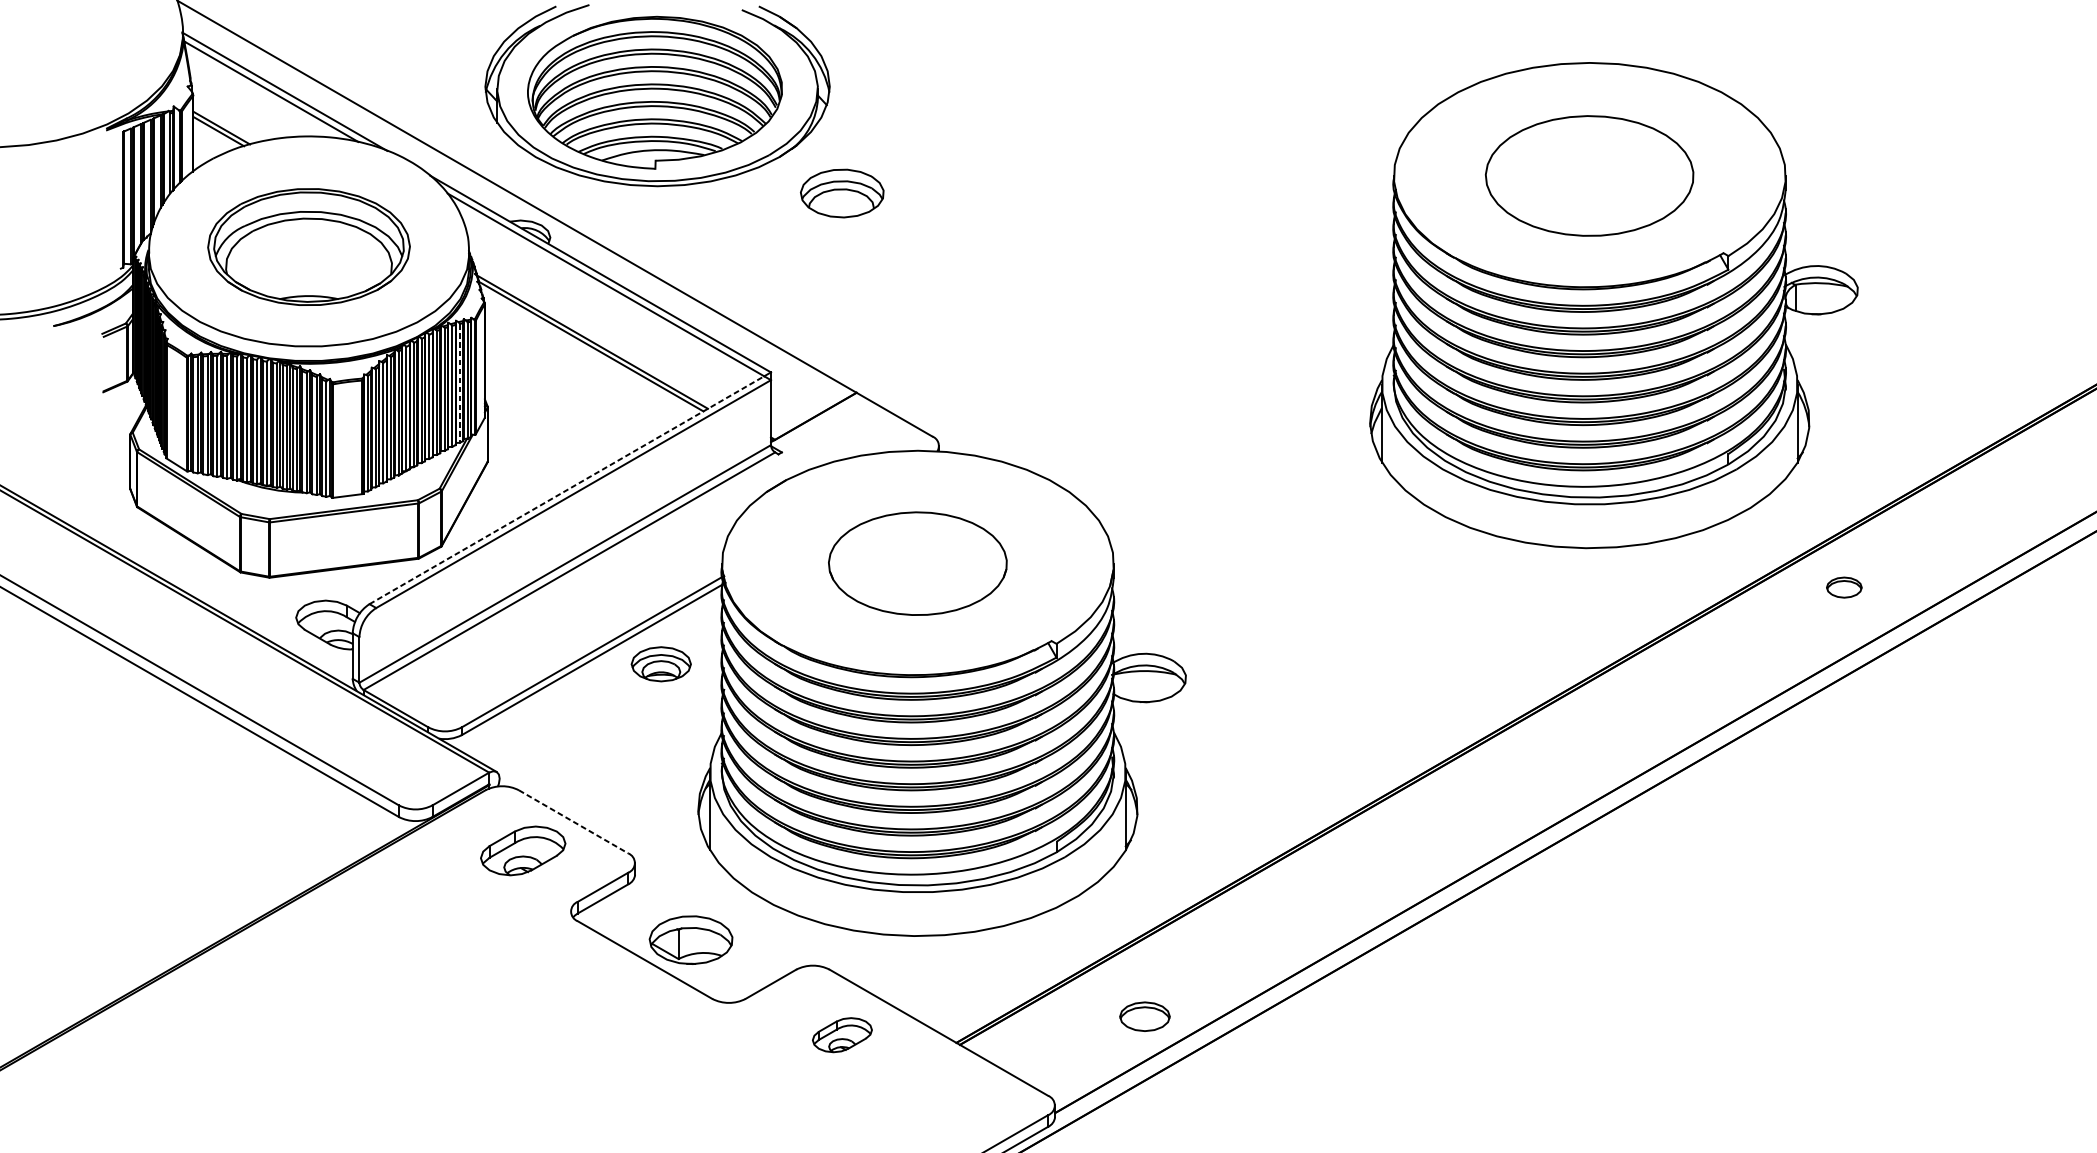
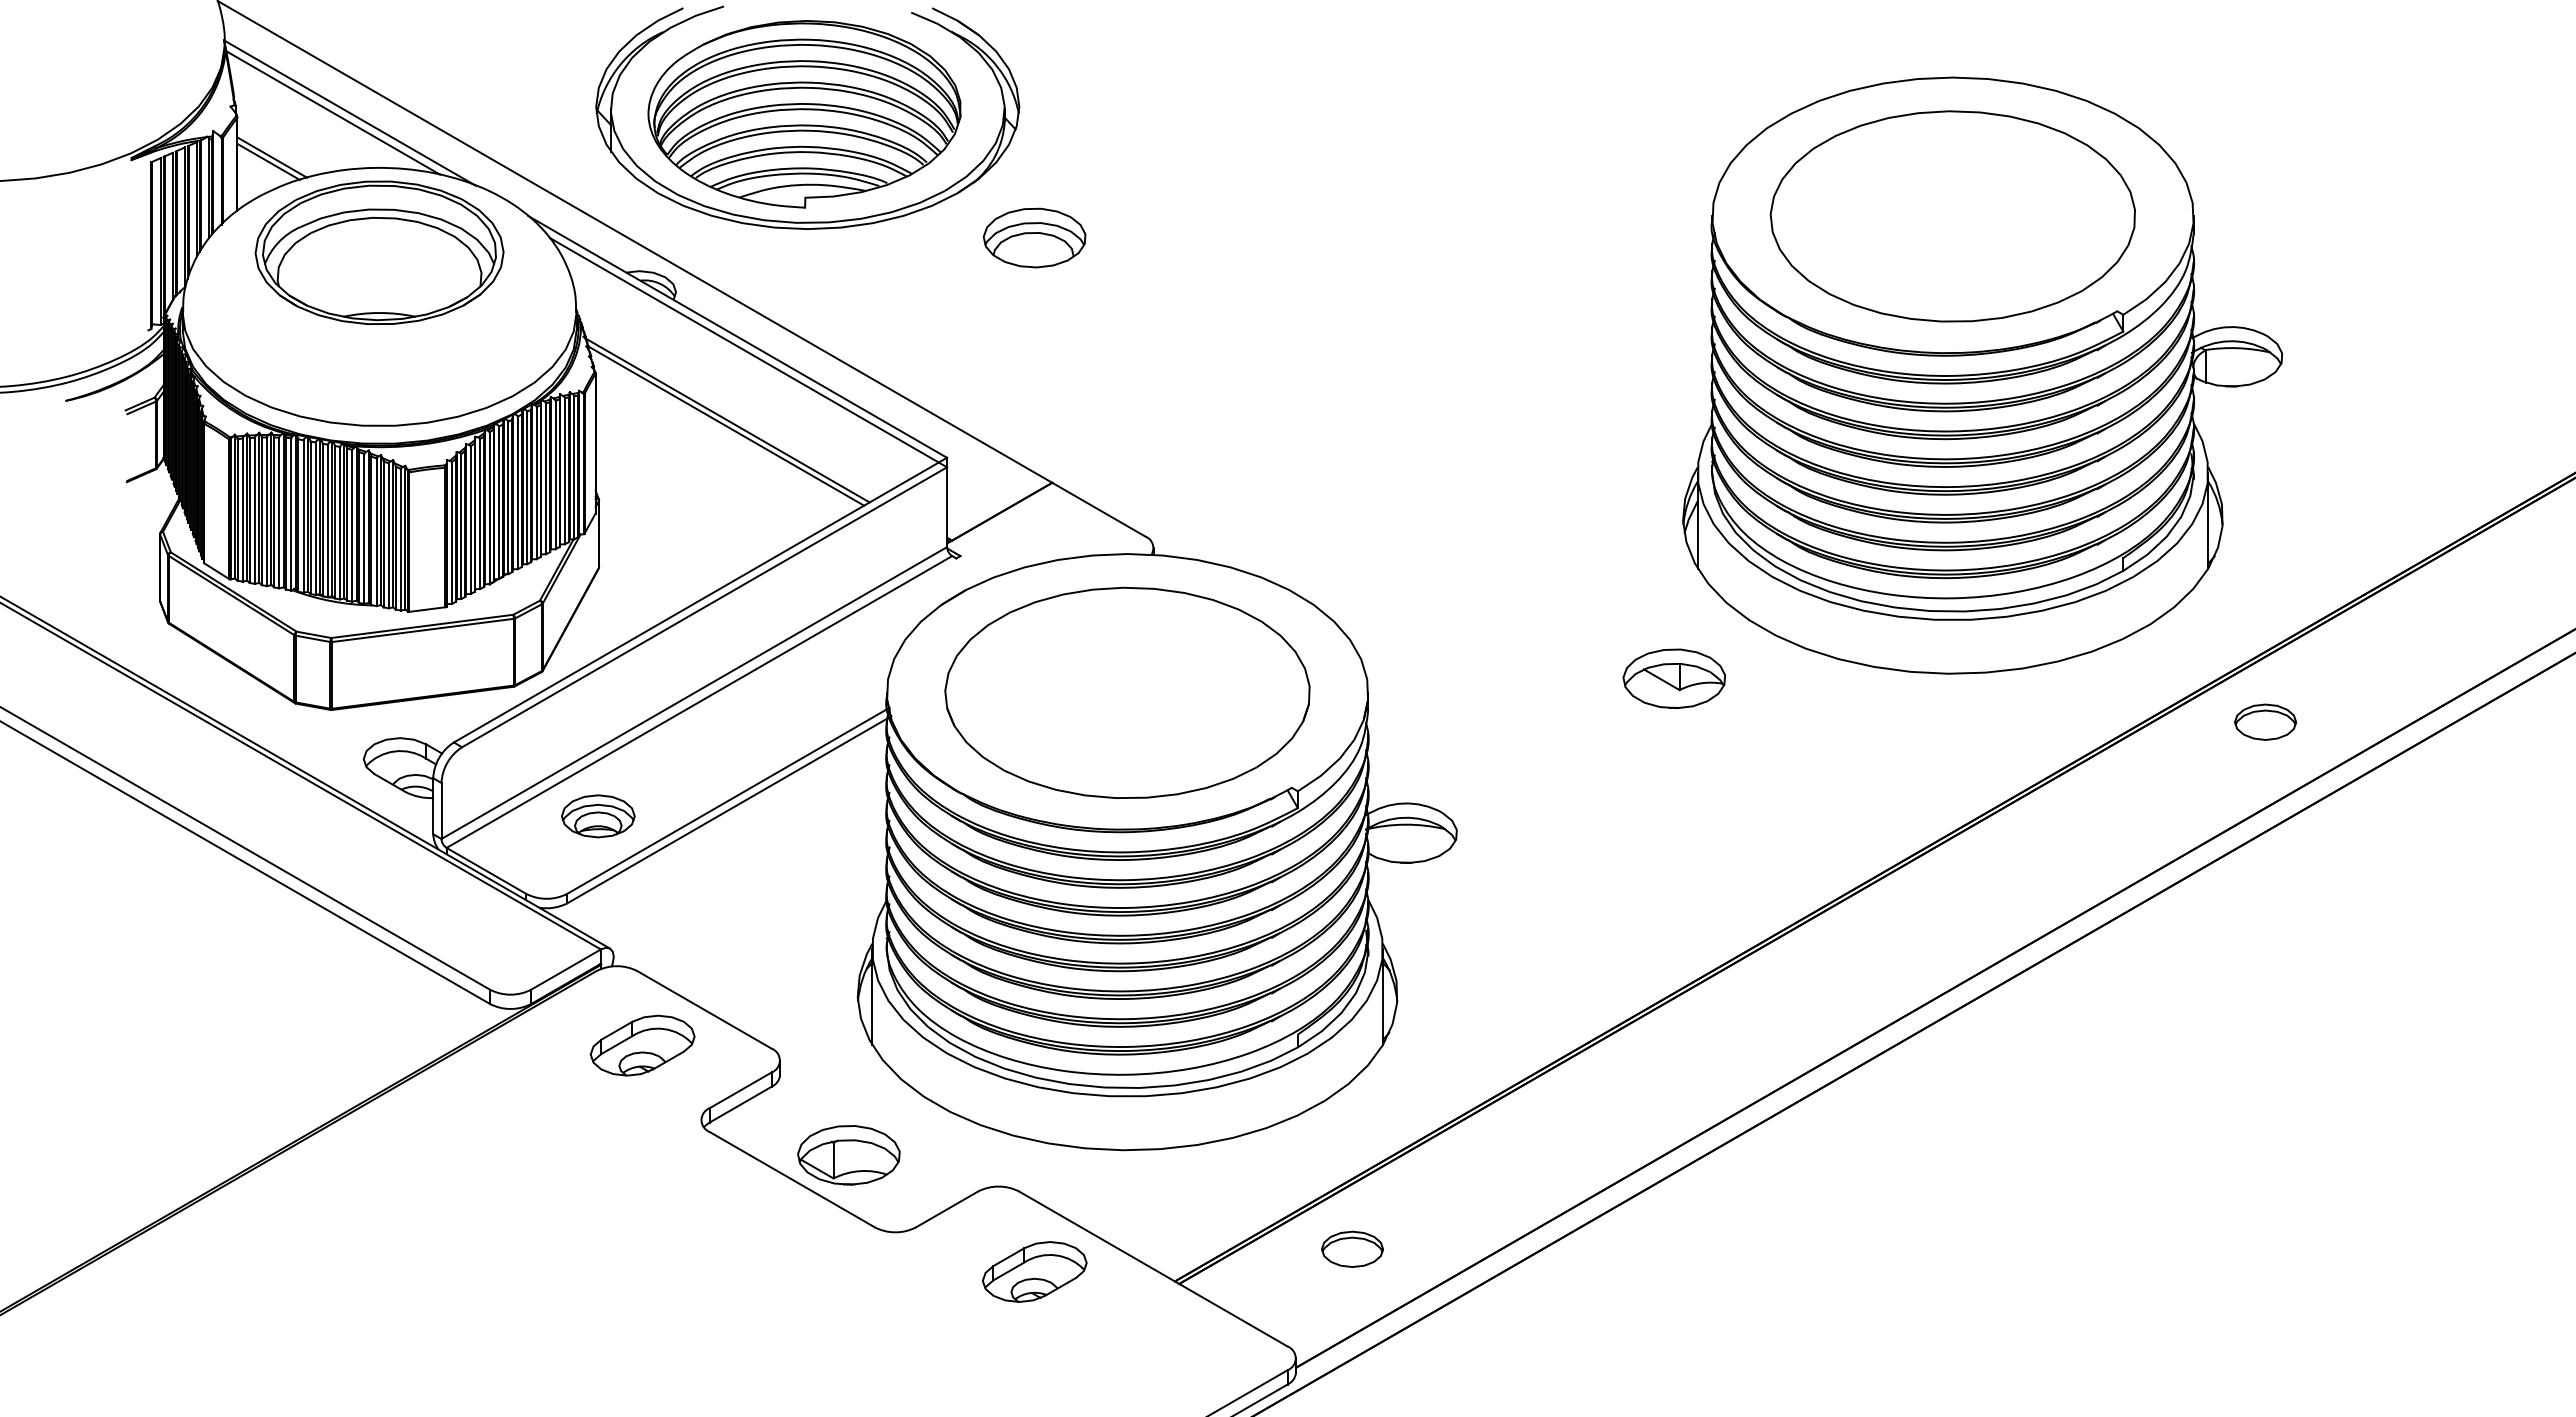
part: (1589, 176) -> (1952, 216), size x1.43
part: (308, 246) -> (379, 252), moved
line: (459, 383) -> (564, 471), dashed -> solid
line: (567, 490) -> (696, 602), dashed -> solid
part: (1362, 552) -> (1673, 678), added
part: (917, 563) -> (1127, 692), size x1.67
part: (1844, 587) -> (2265, 721), size x1.43
part: (661, 664) -> (598, 816), moved
line: (574, 822) -> (705, 1010), dashed -> solid
part: (1144, 1016) -> (1352, 1248), moved
part: (842, 1034) -> (1034, 1271), size x1.43

